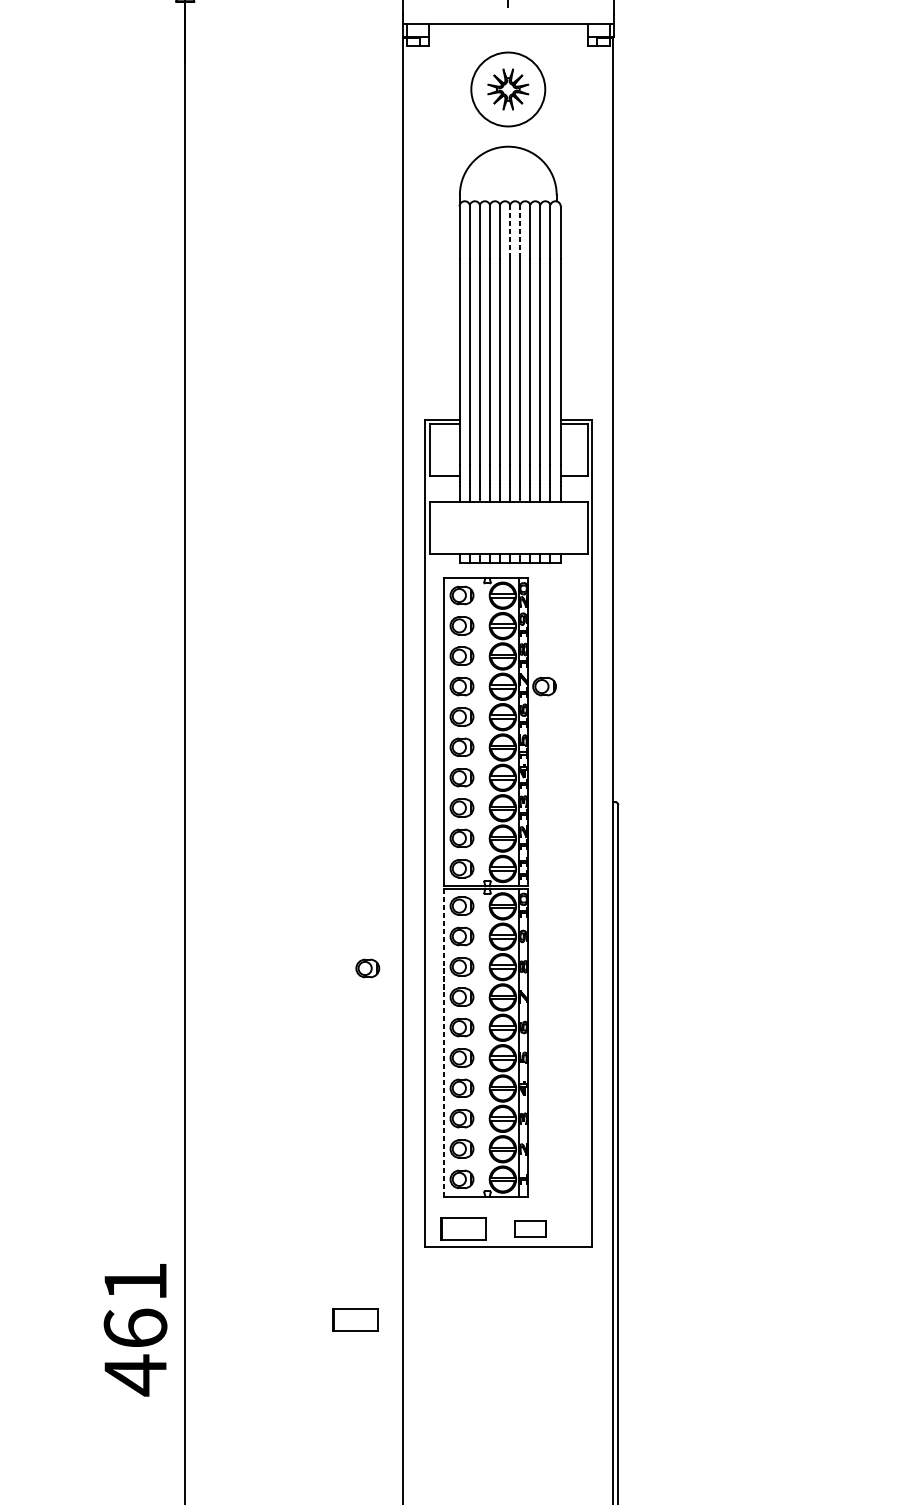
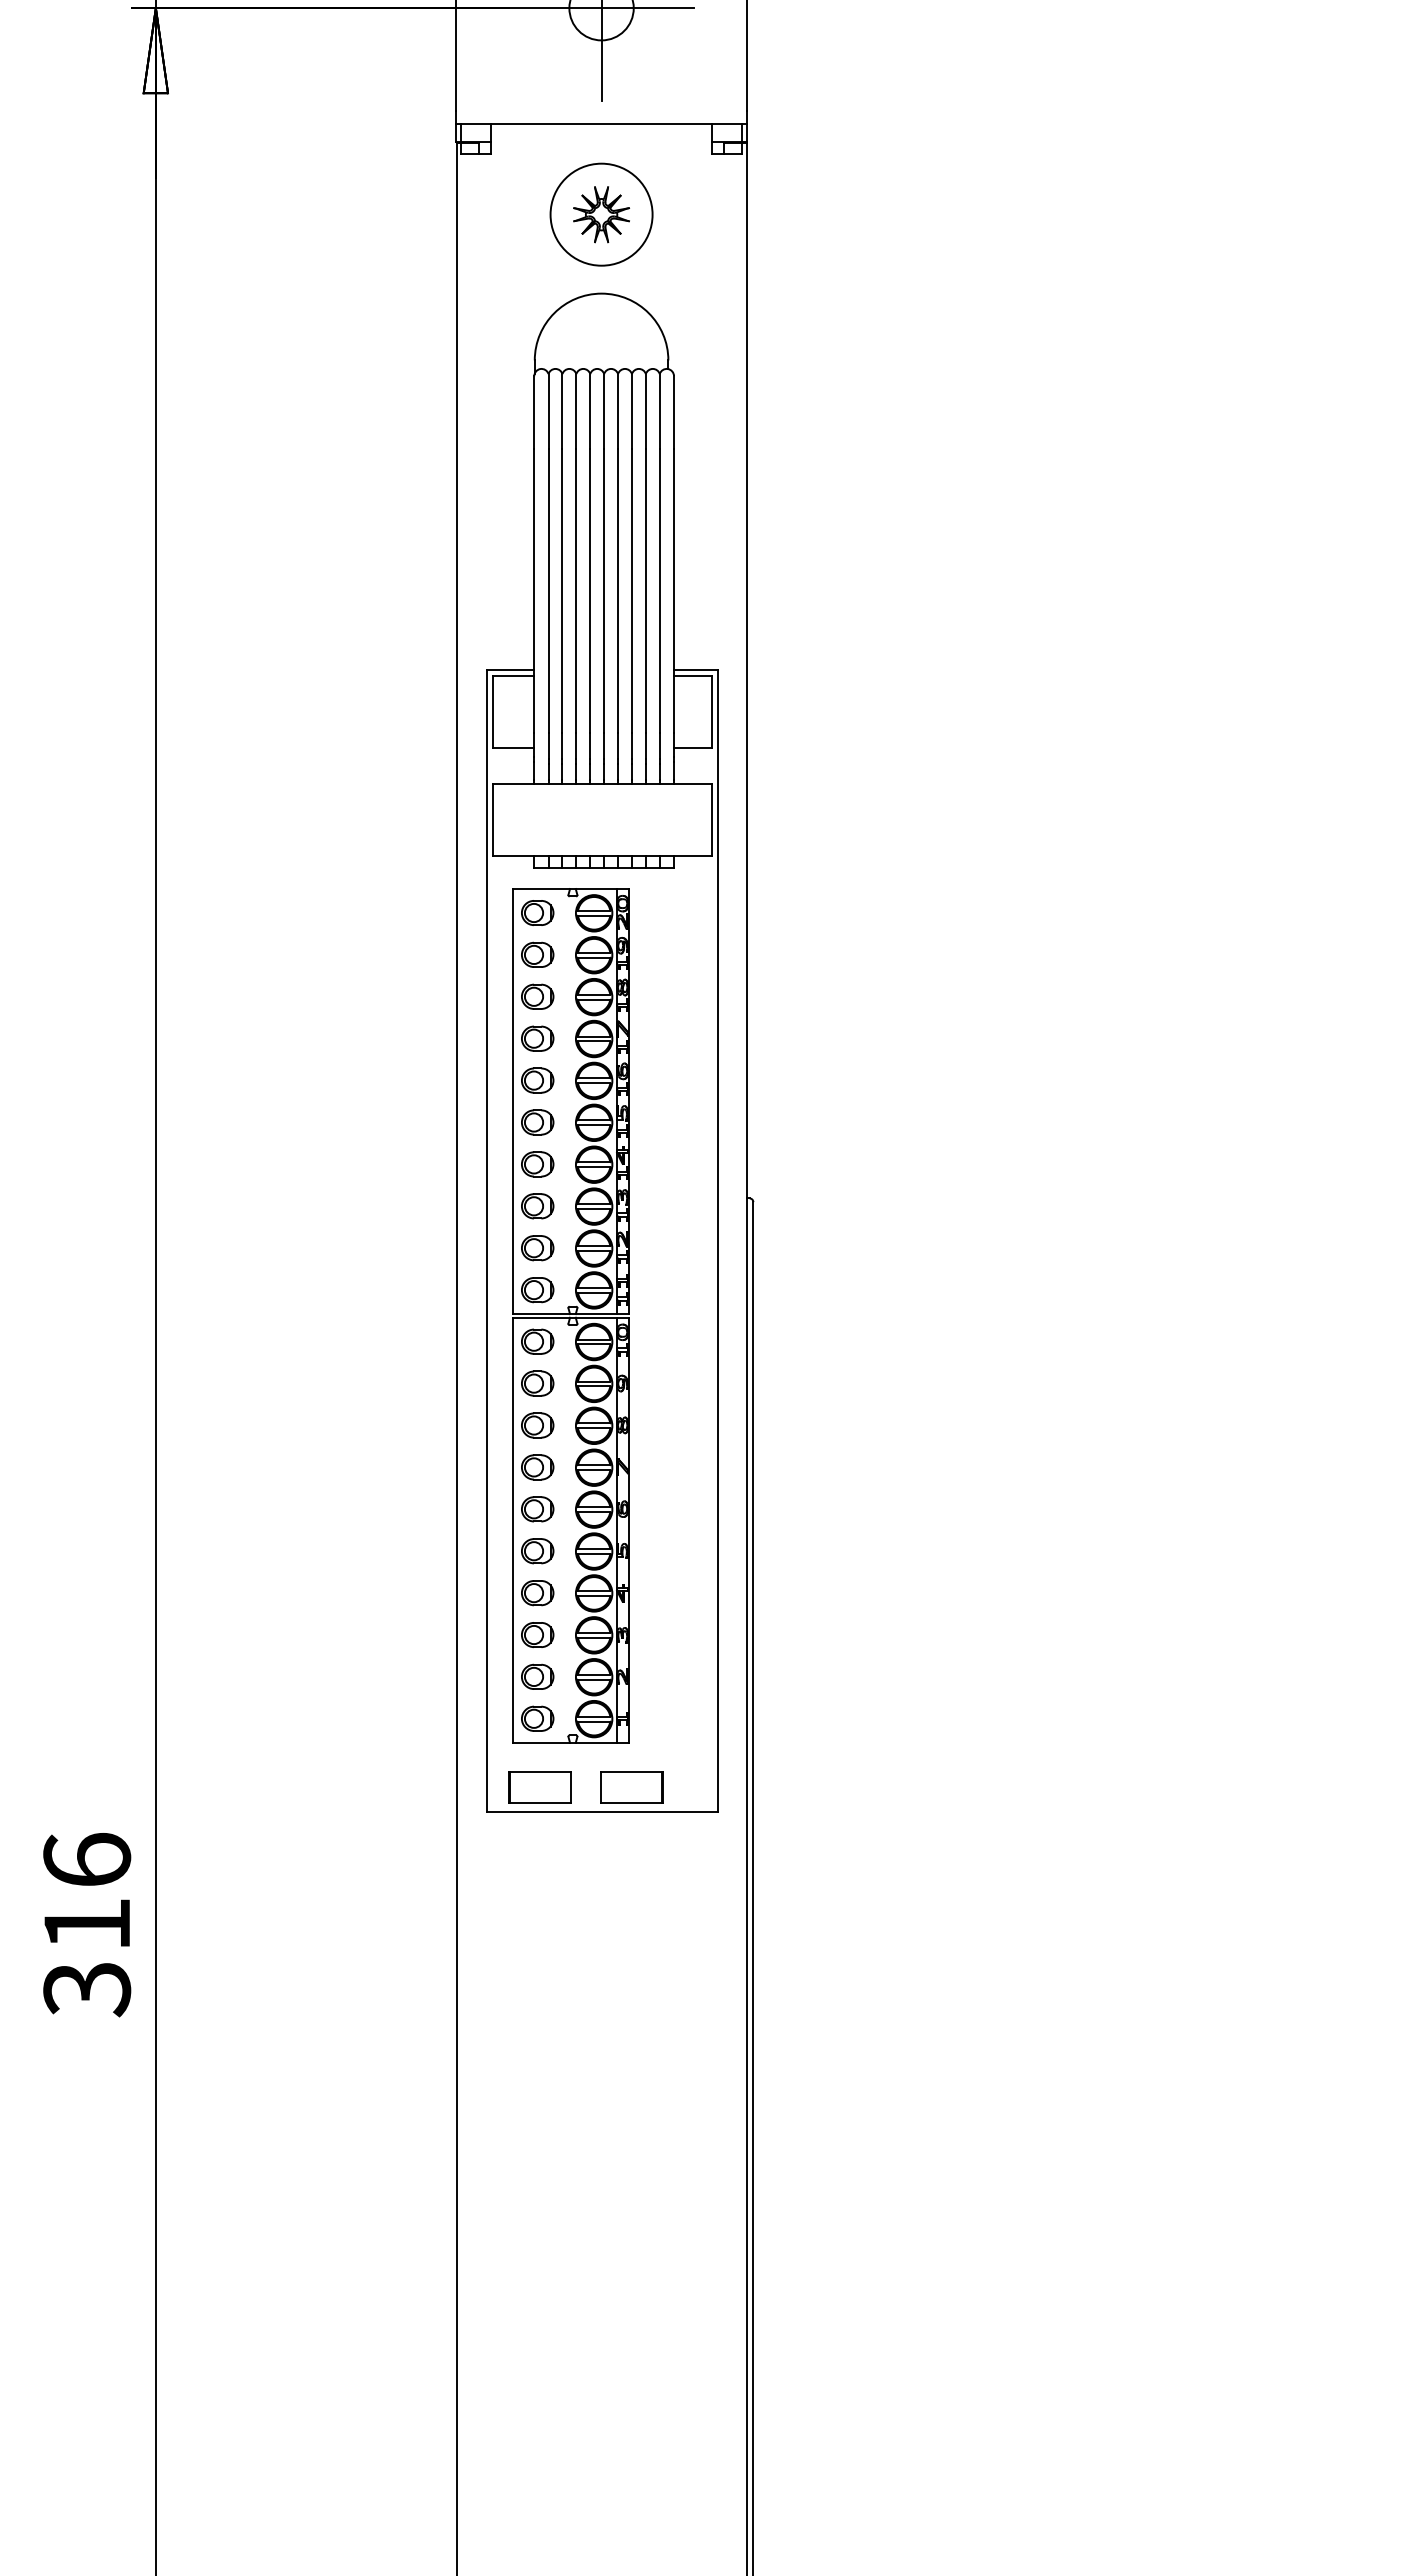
line: (510, 232) -> (604, 411), dashed -> solid
line: (520, 232) -> (618, 411), dashed -> solid
part: (544, 686) -> (651, 1038), removed
part: (367, 968) -> (407, 1427), removed
line: (444, 1042) -> (513, 1530), dashed -> solid
part: (529, 1229) -> (631, 1787), size x1.43
part: (355, 1320) -> (390, 1913), removed
text: (135, 1329) -> (87, 1925), 461 -> 316

